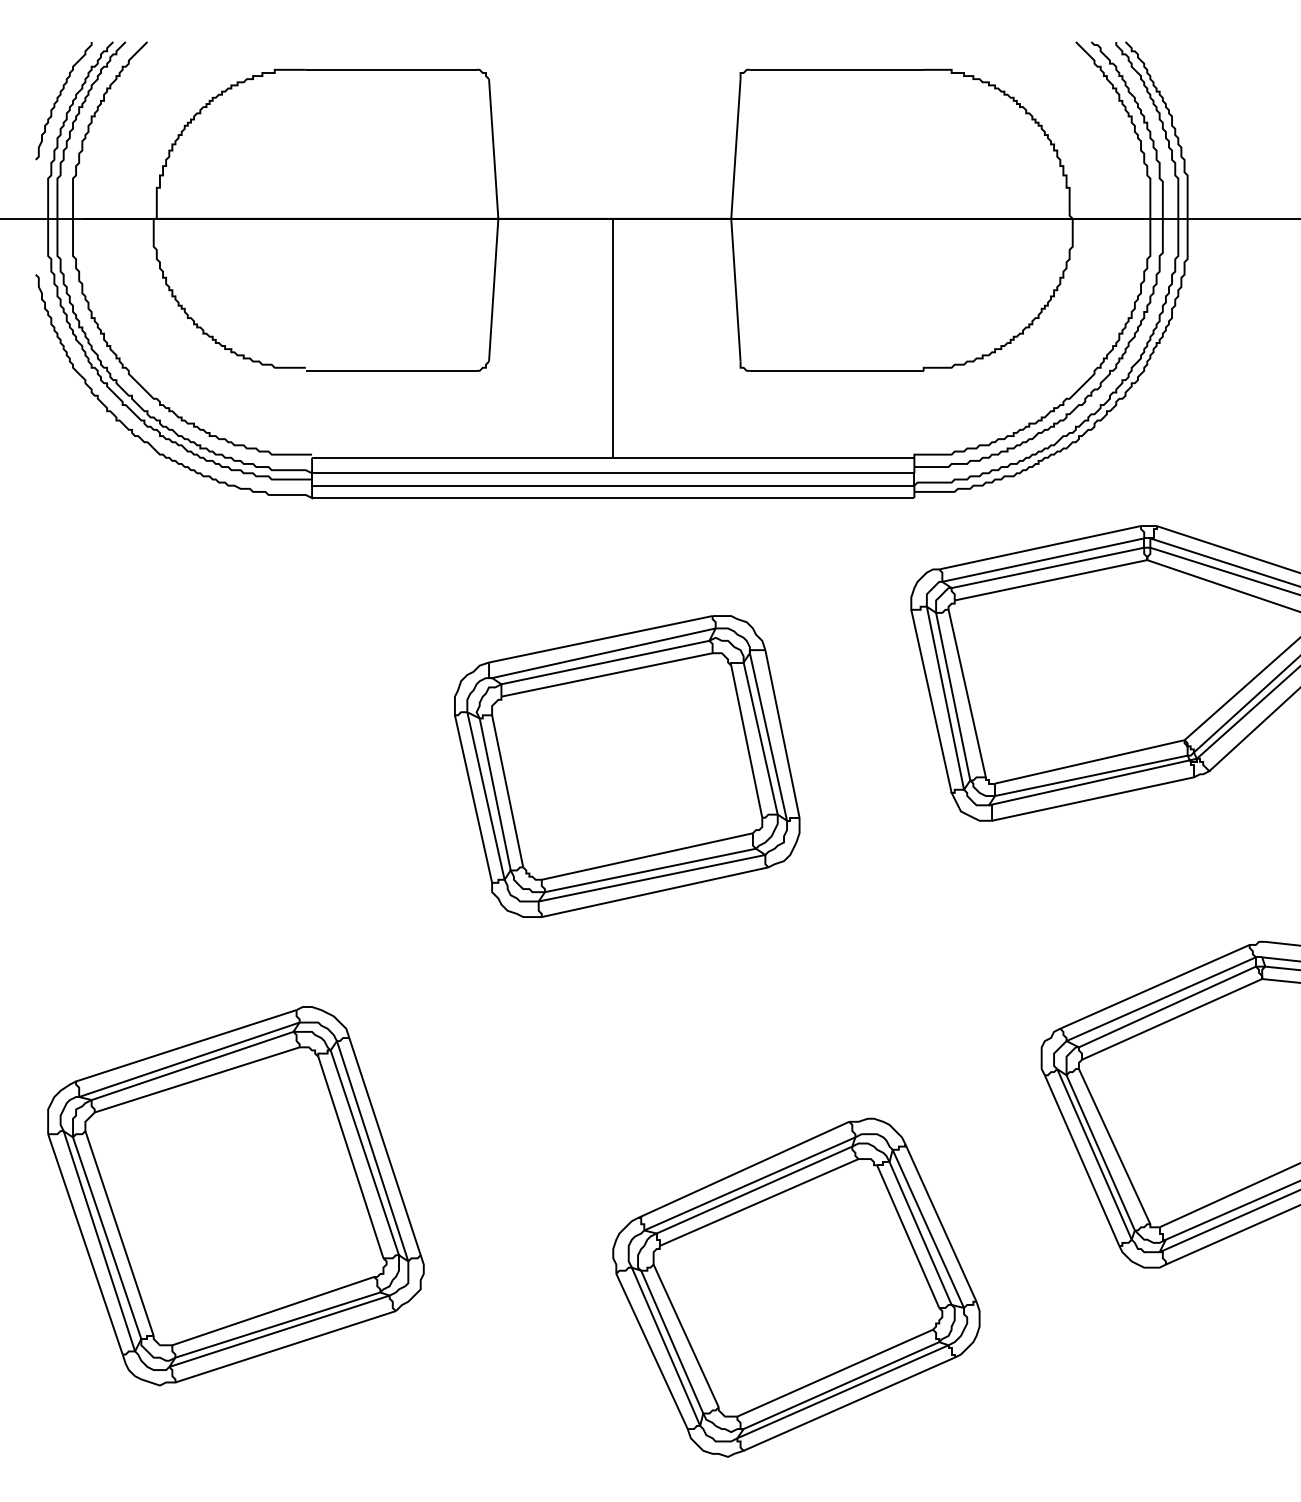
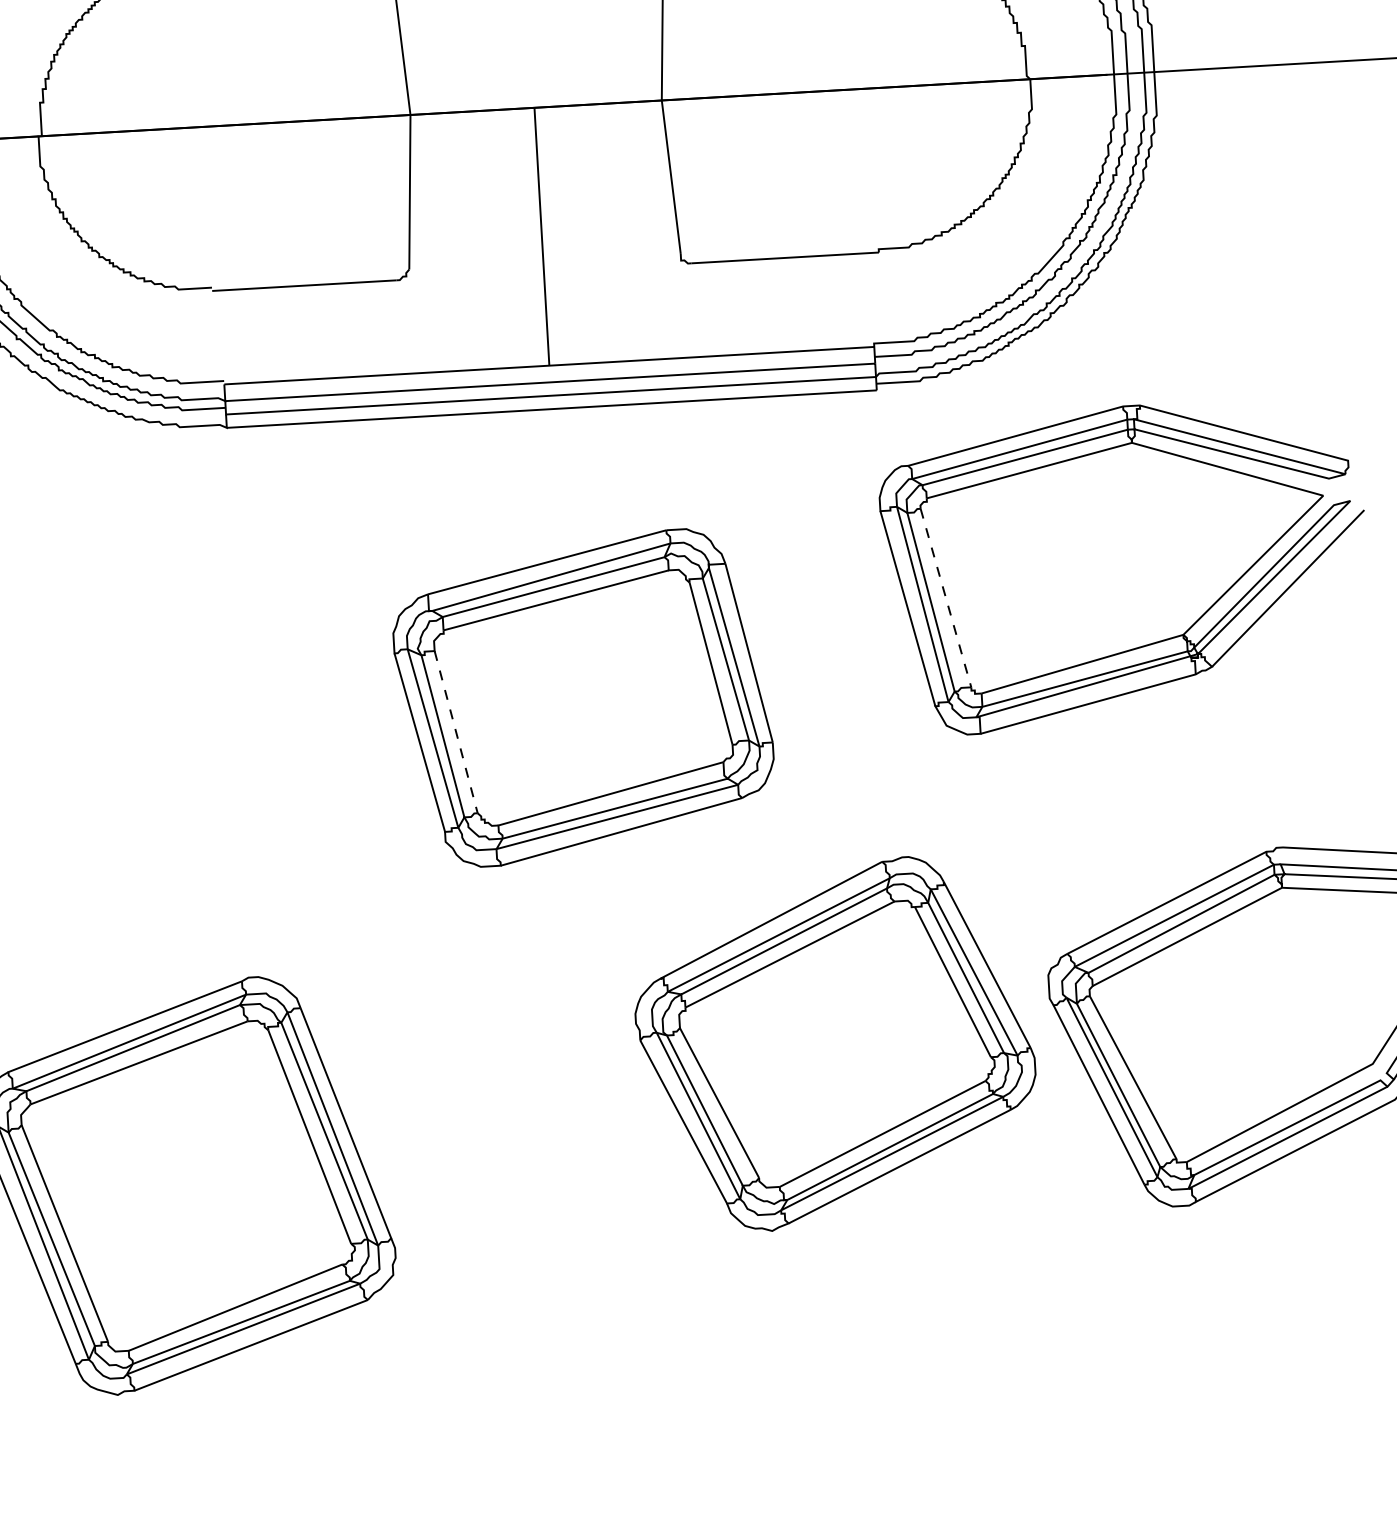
line: (967, 693) -> (946, 597), solid -> dashed
line: (507, 791) -> (455, 732), solid -> dashed
part: (796, 1287) -> (835, 1043), moved

